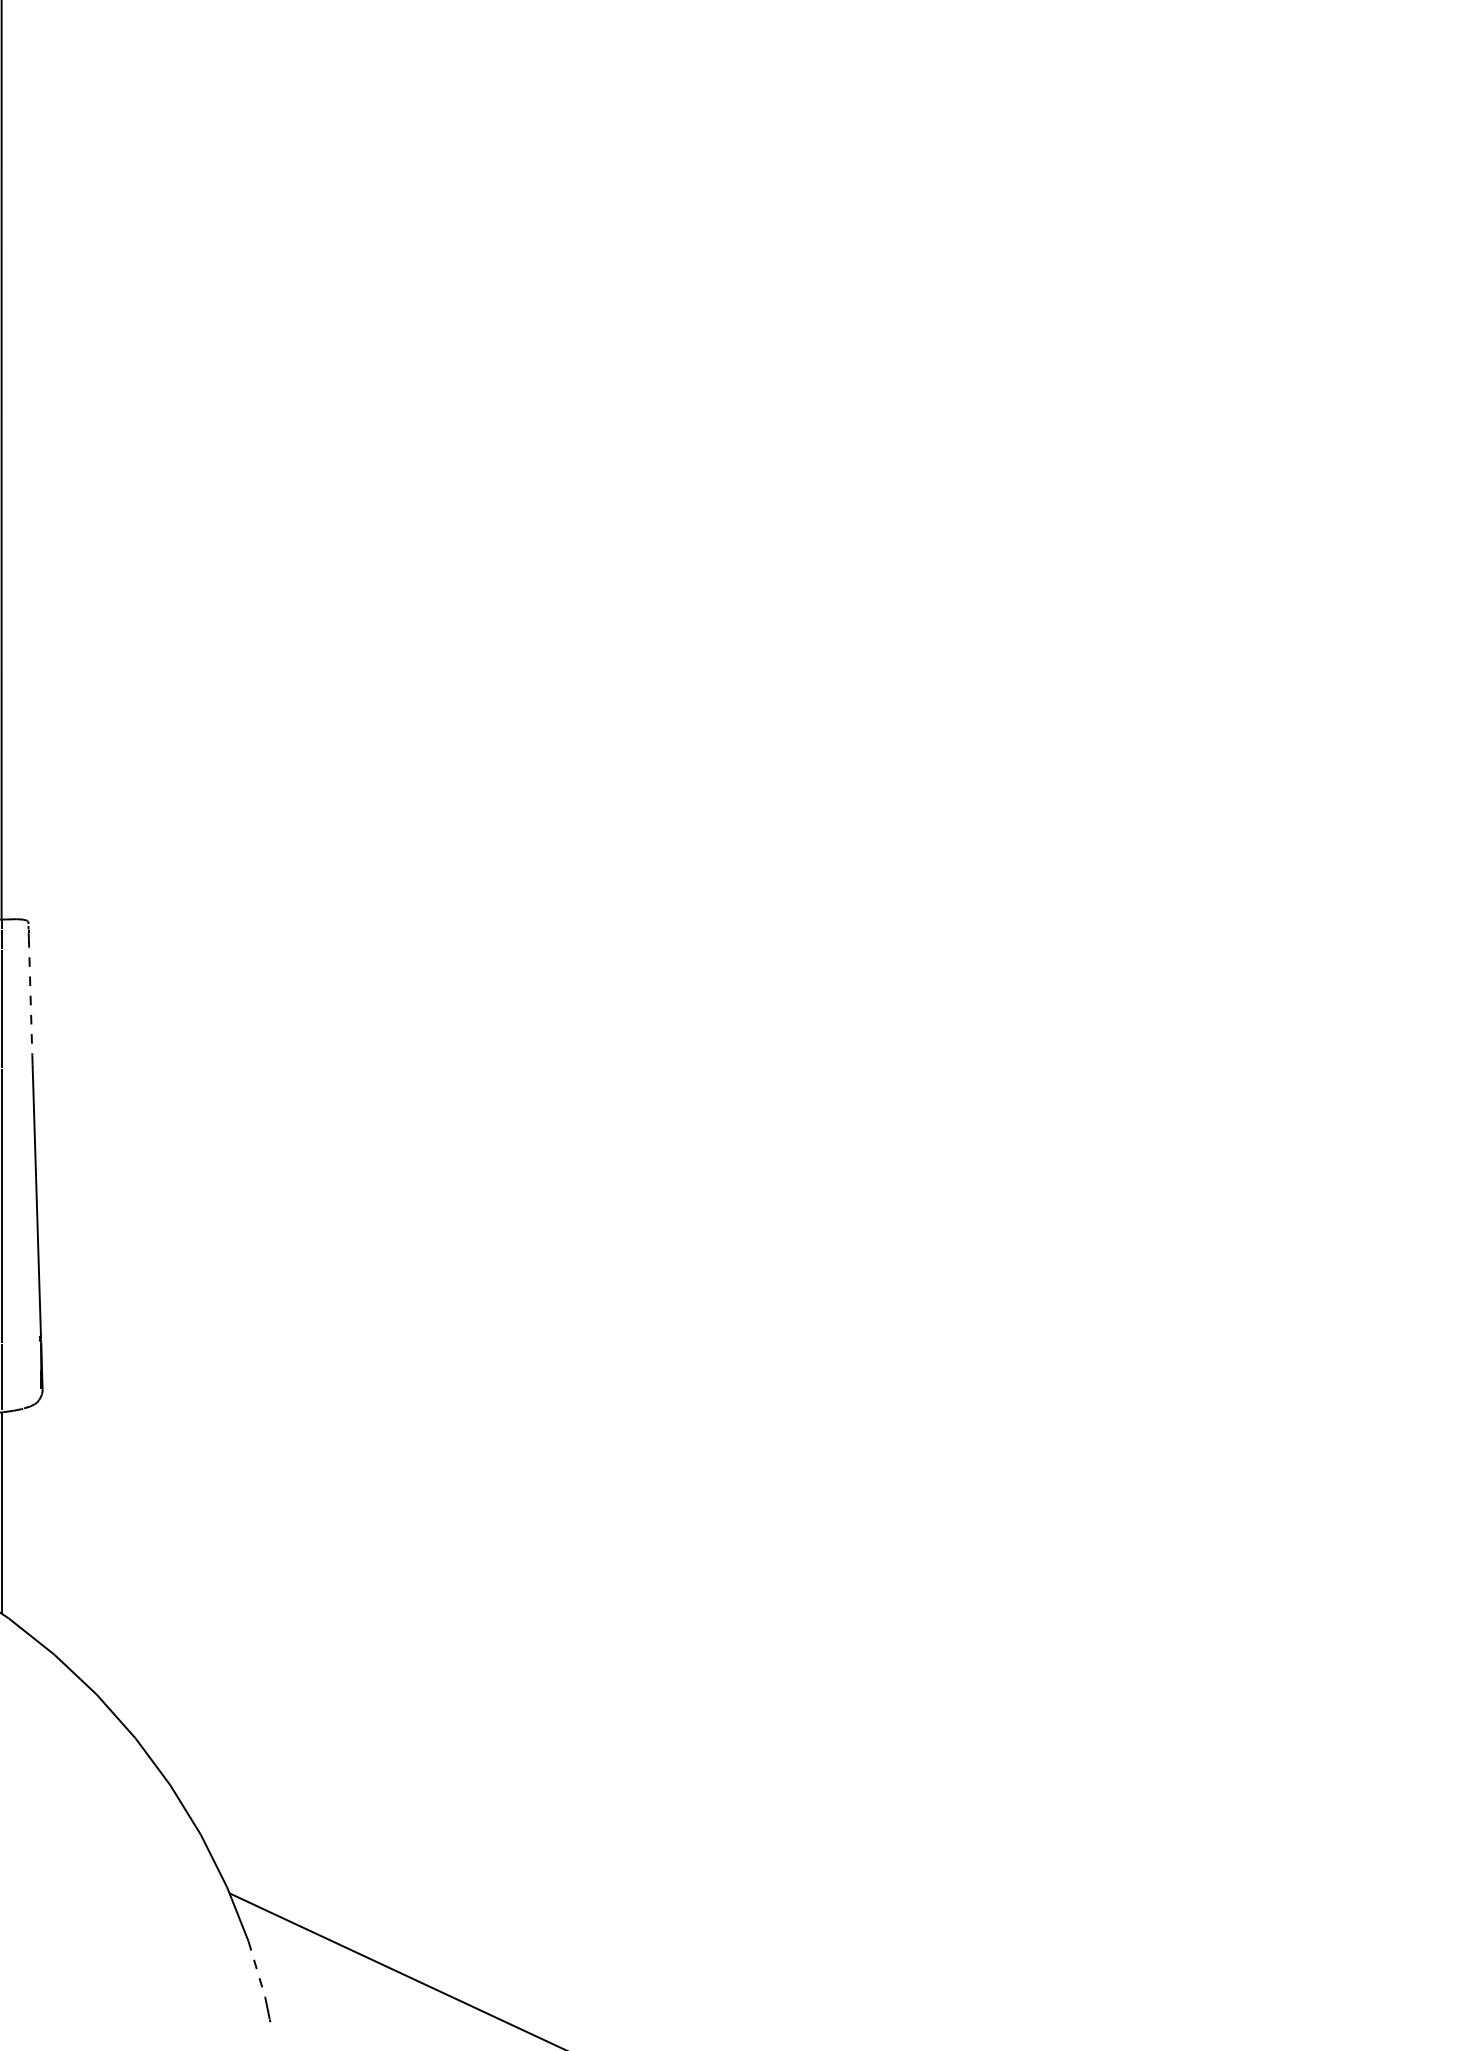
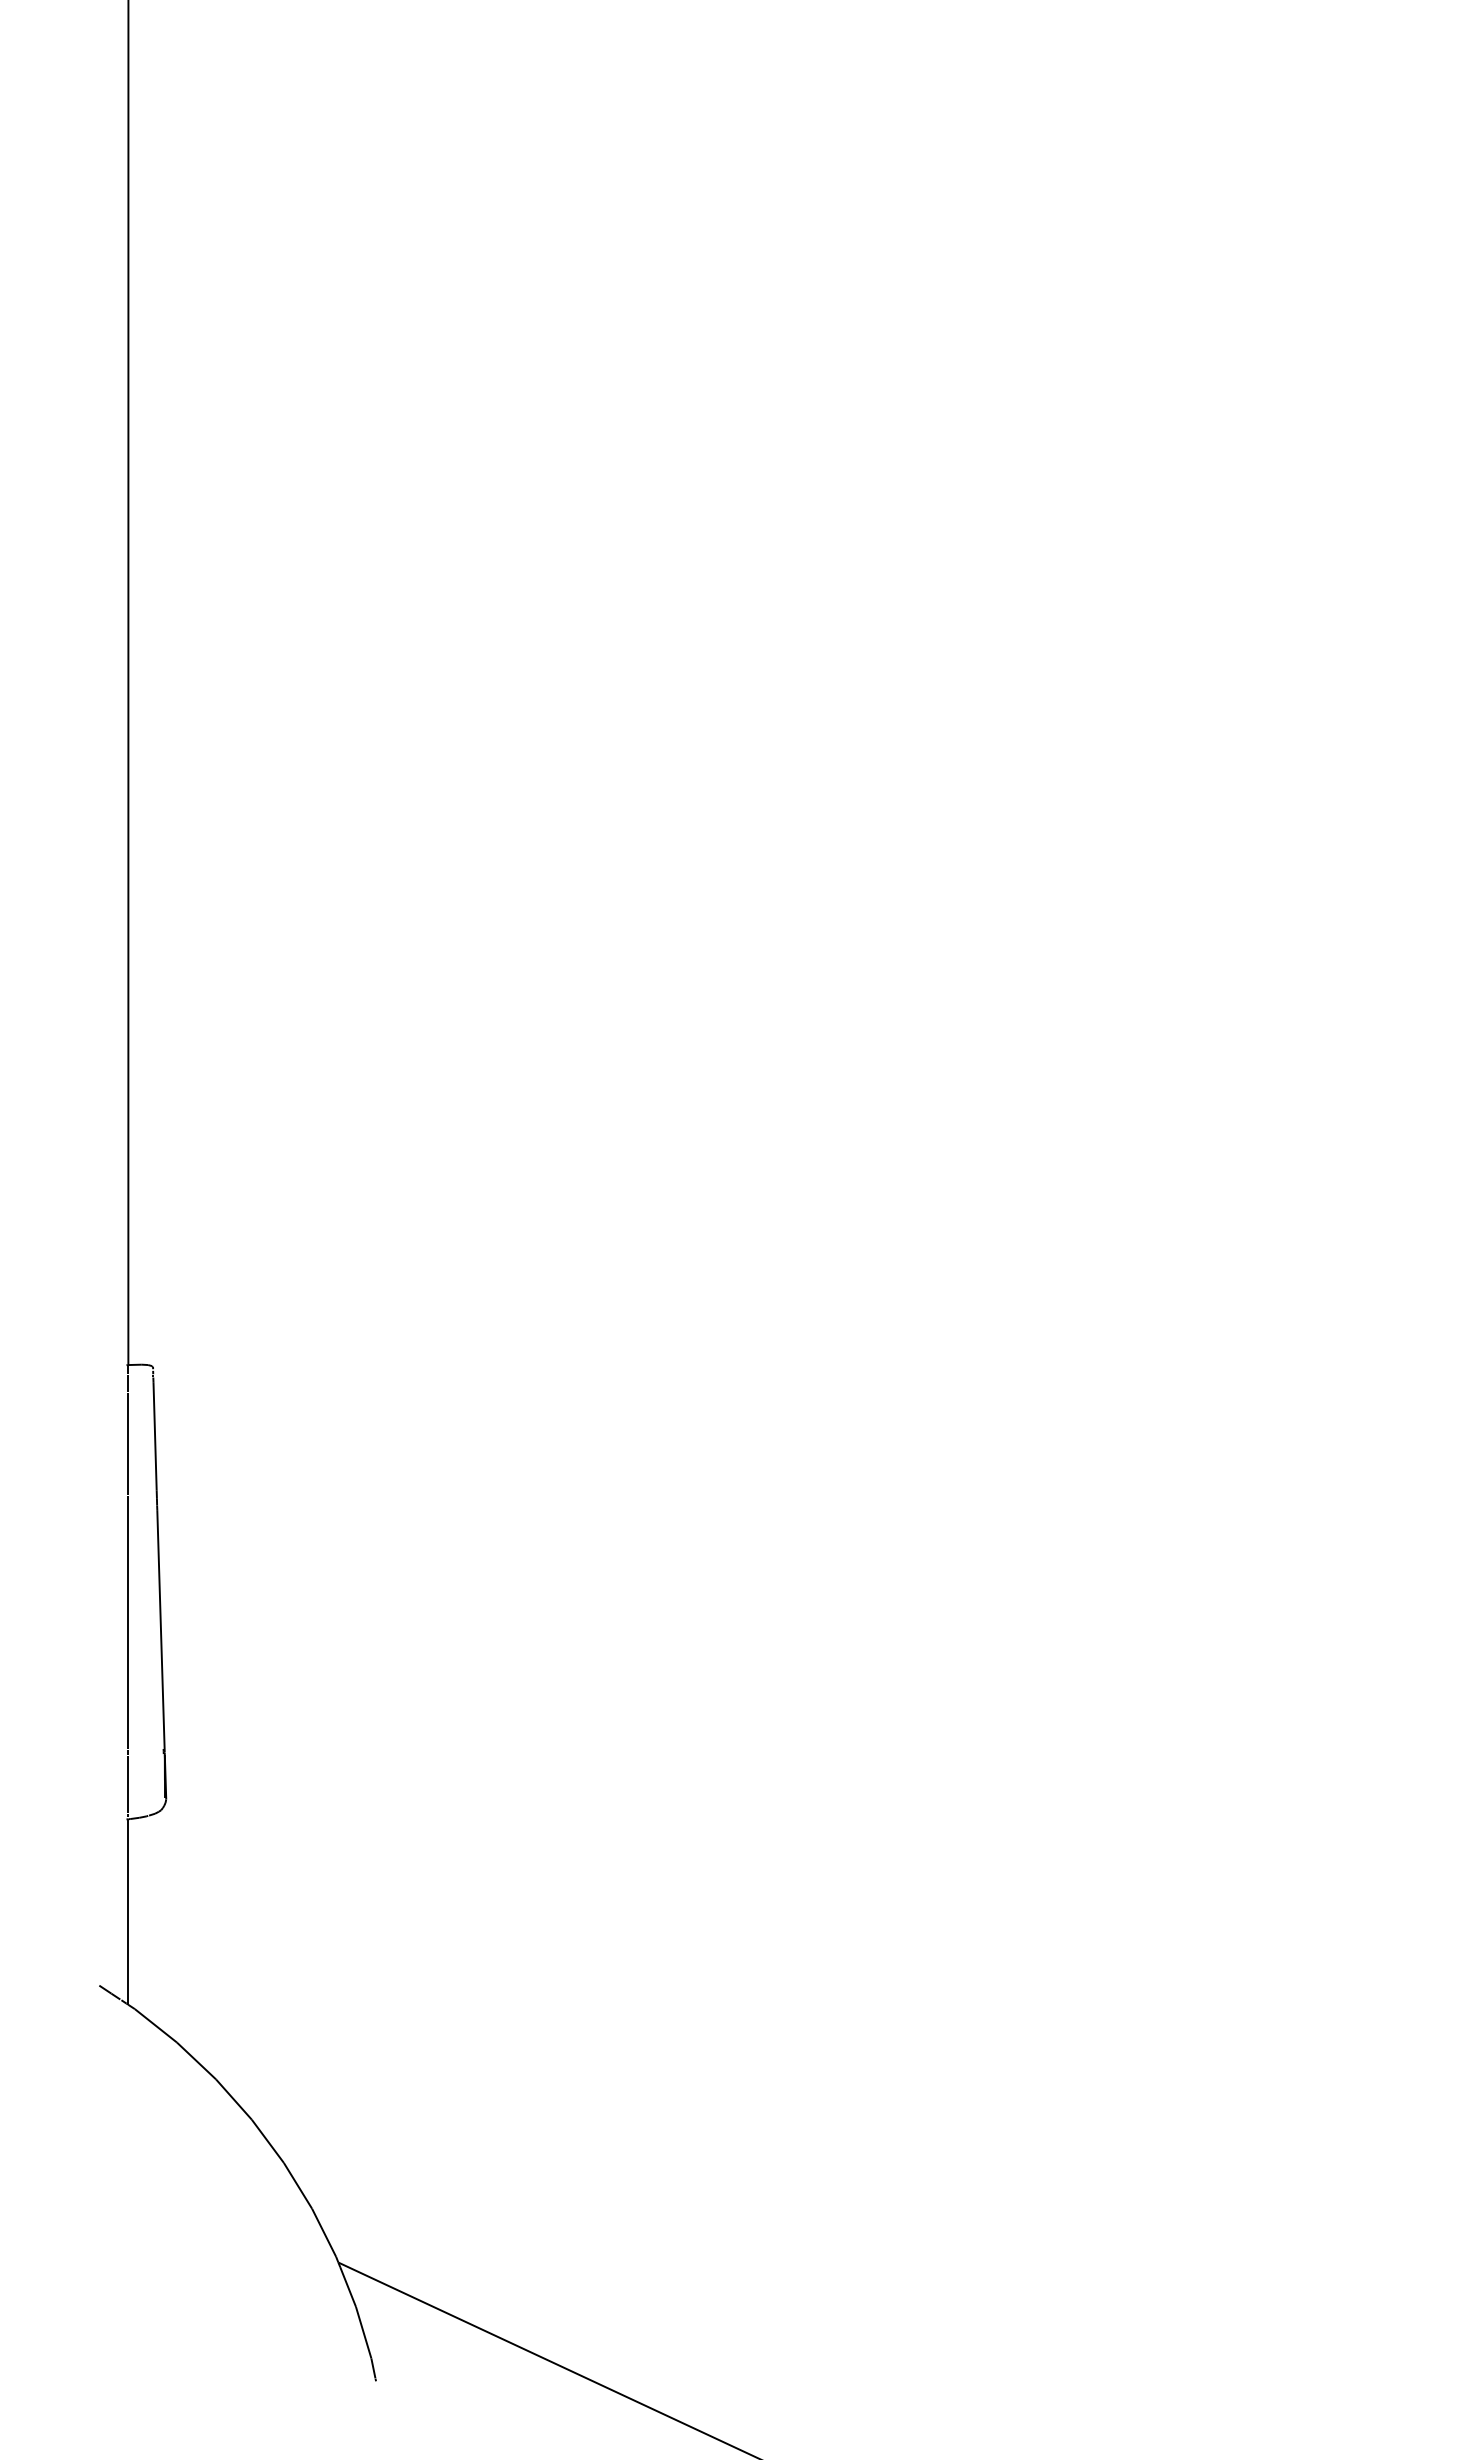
line: (31, 997) -> (155, 1436), dashed -> solid
line: (256, 1969) -> (363, 2332), dashed -> solid

